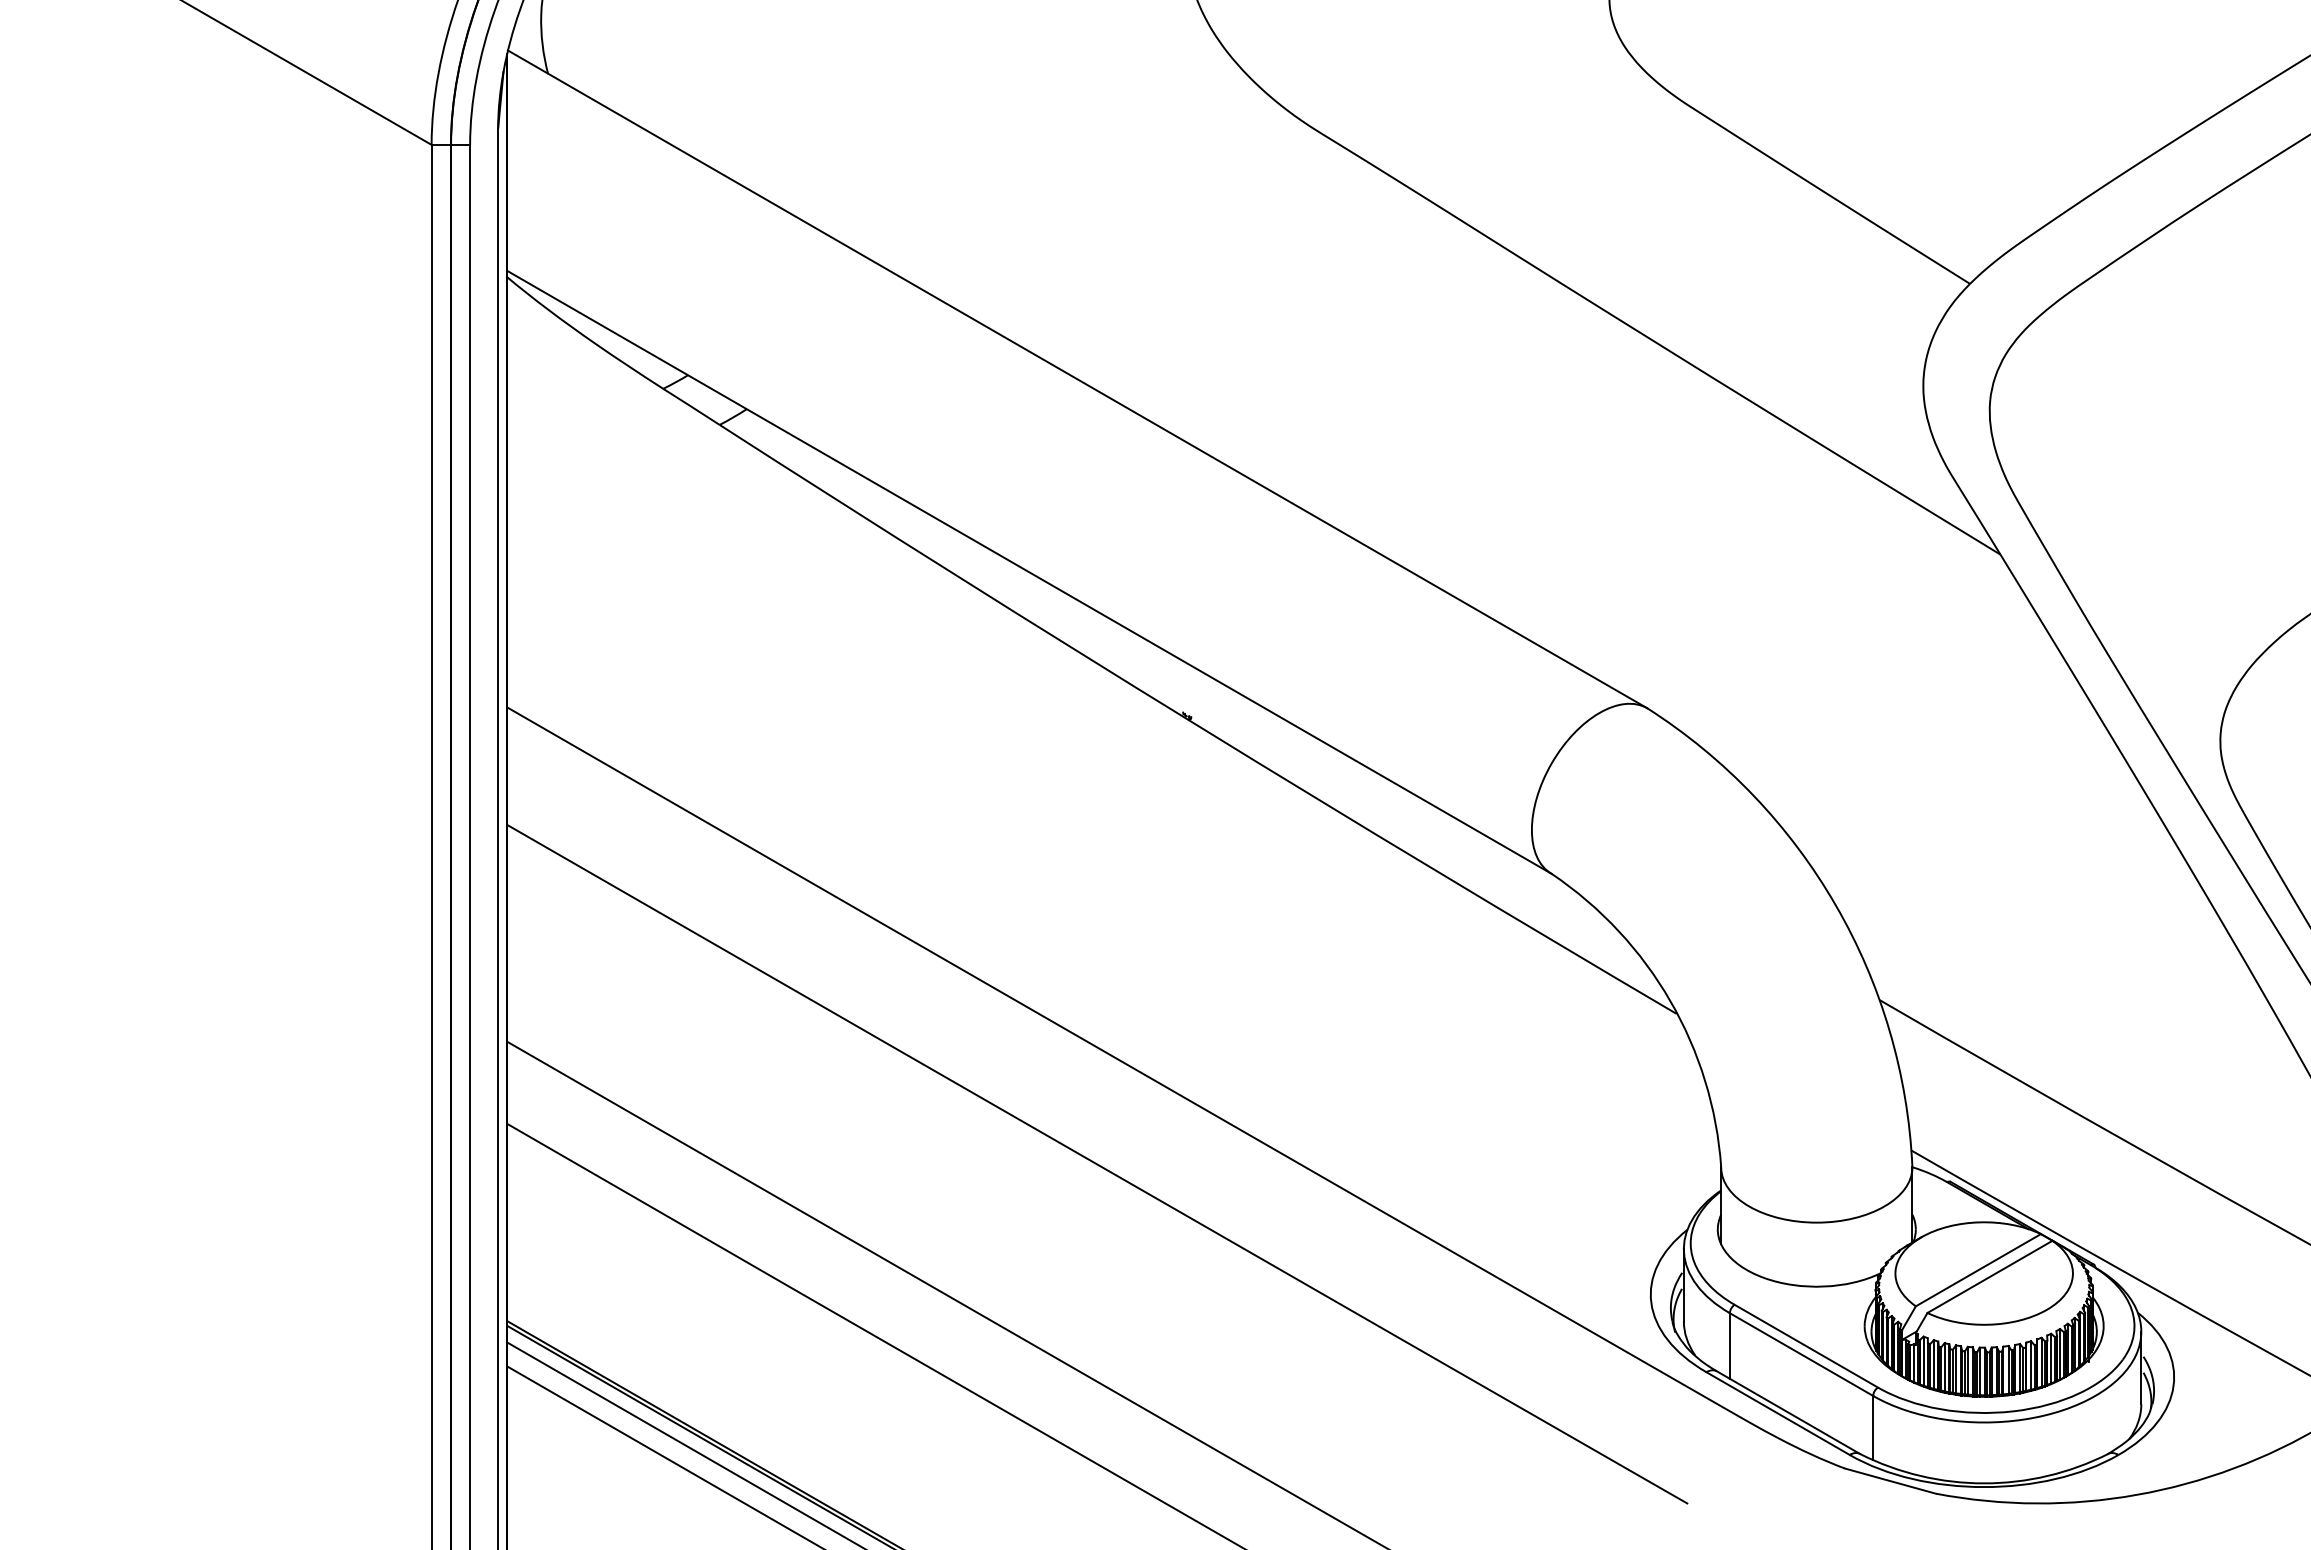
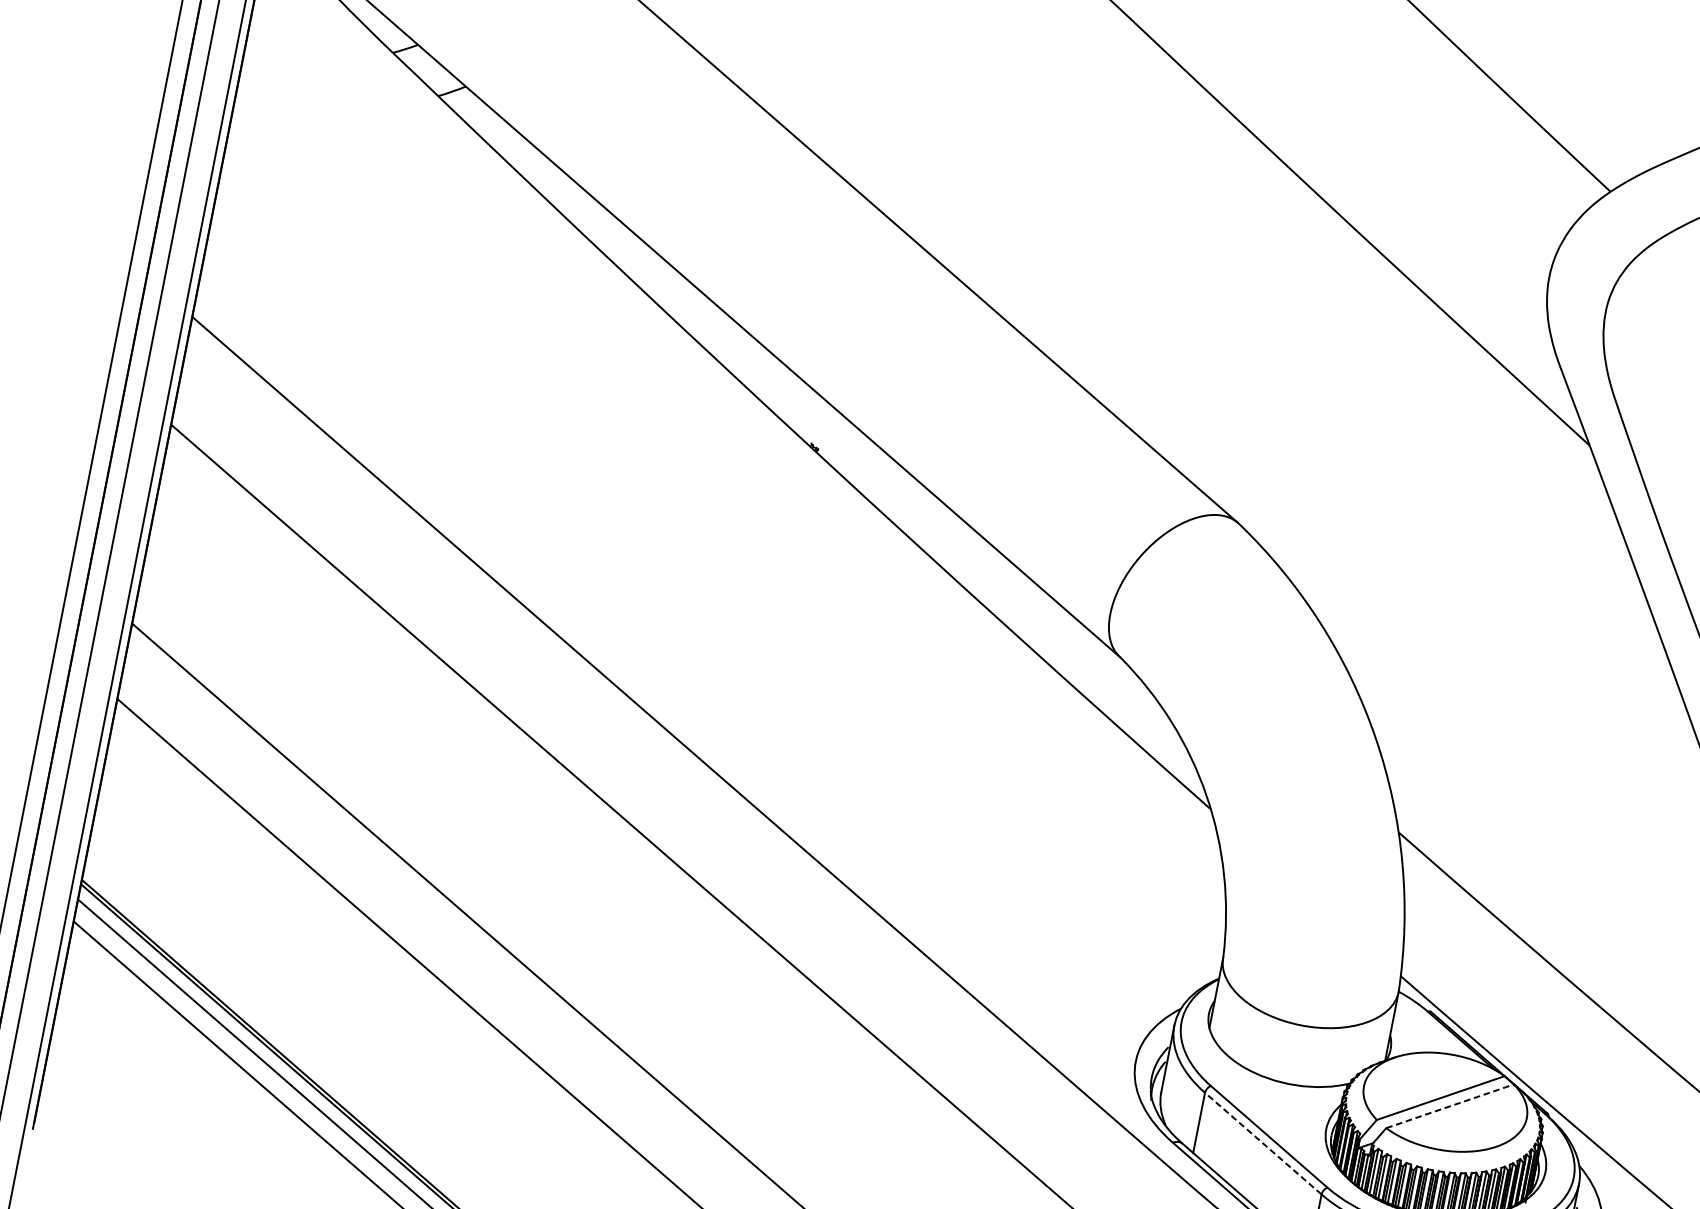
line: (1990, 1276) -> (1450, 1106), solid -> dashed
line: (1801, 1354) -> (1263, 1143), solid -> dashed

